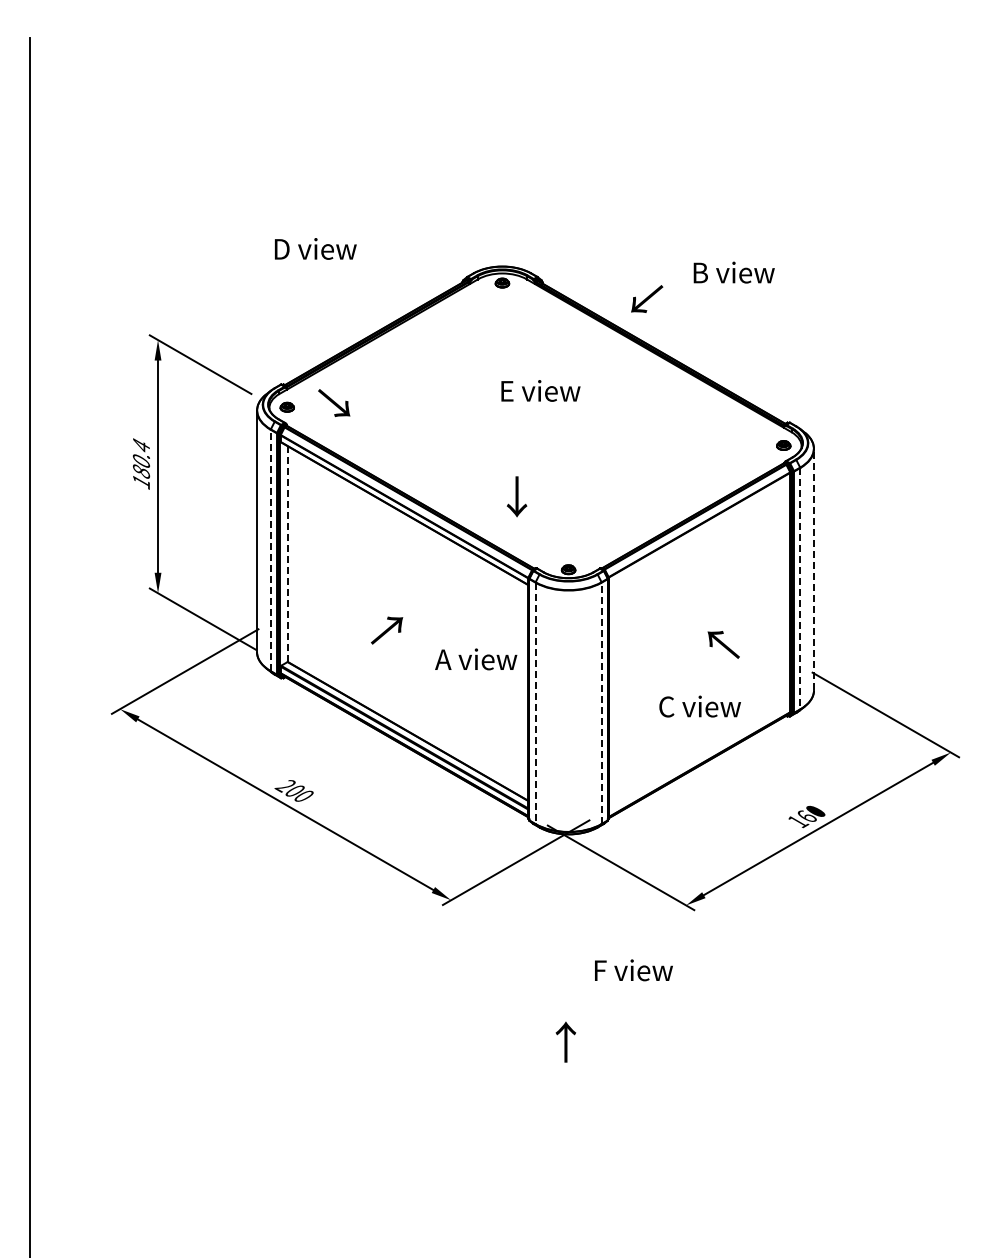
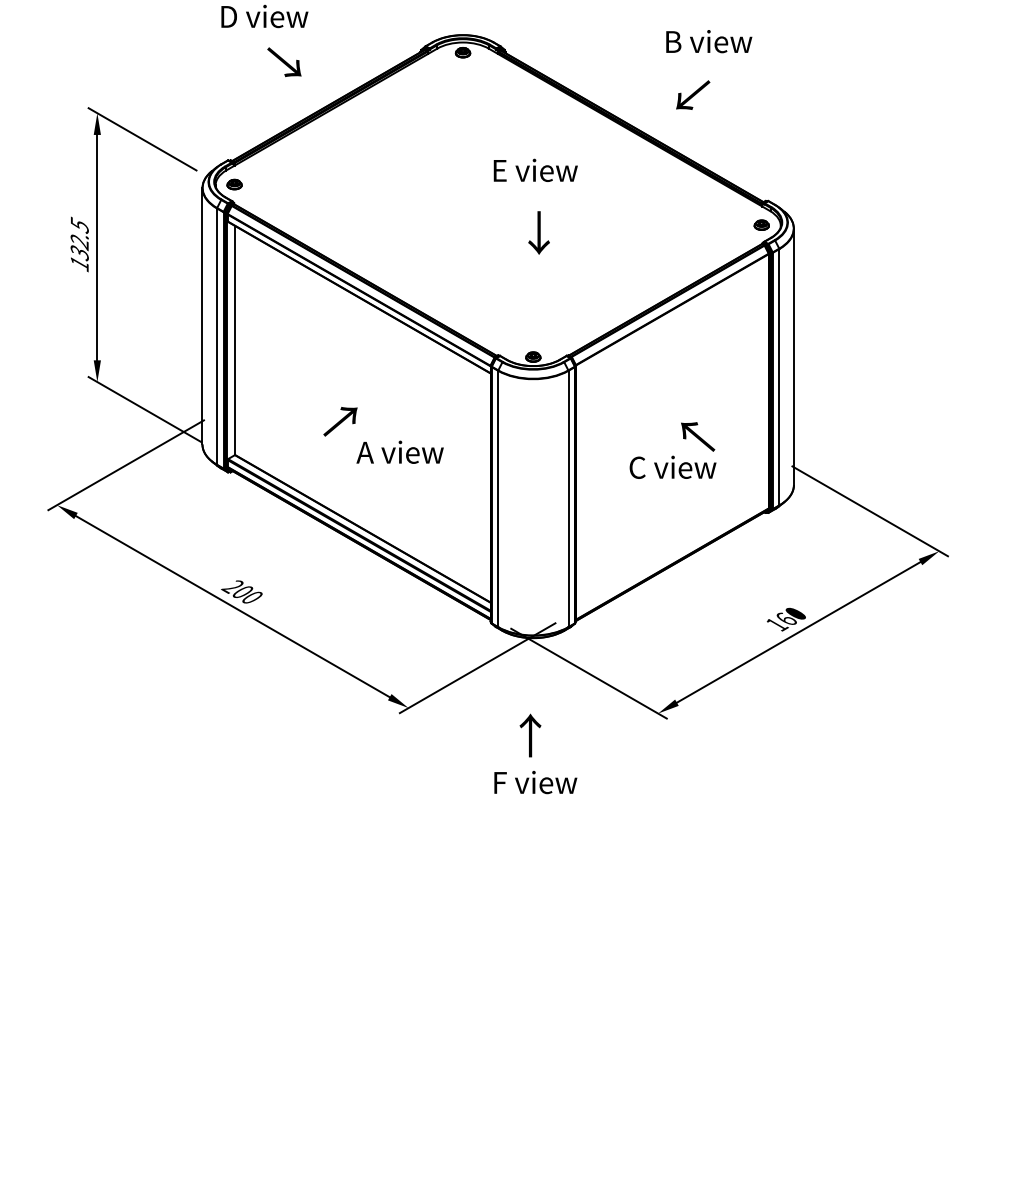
text: (647, 298) -> (693, 94), moved
text: (540, 390) -> (535, 169), moved
text: (334, 402) -> (284, 61), moved
text: (141, 458) -> (79, 238), 180.4 -> 132.5
text: (517, 496) -> (539, 232), moved
line: (270, 550) -> (216, 336), dashed -> solid
line: (288, 554) -> (235, 340), dashed -> solid
line: (814, 569) -> (794, 356), dashed -> solid
line: (800, 588) -> (779, 377), dashed -> solid
text: (476, 659) -> (400, 452), moved
line: (535, 703) -> (498, 499), dashed -> solid
line: (601, 703) -> (568, 499), dashed -> solid
text: (699, 706) -> (672, 467), moved
text: (633, 970) -> (535, 782), moved
text: (565, 1041) -> (530, 734), moved

